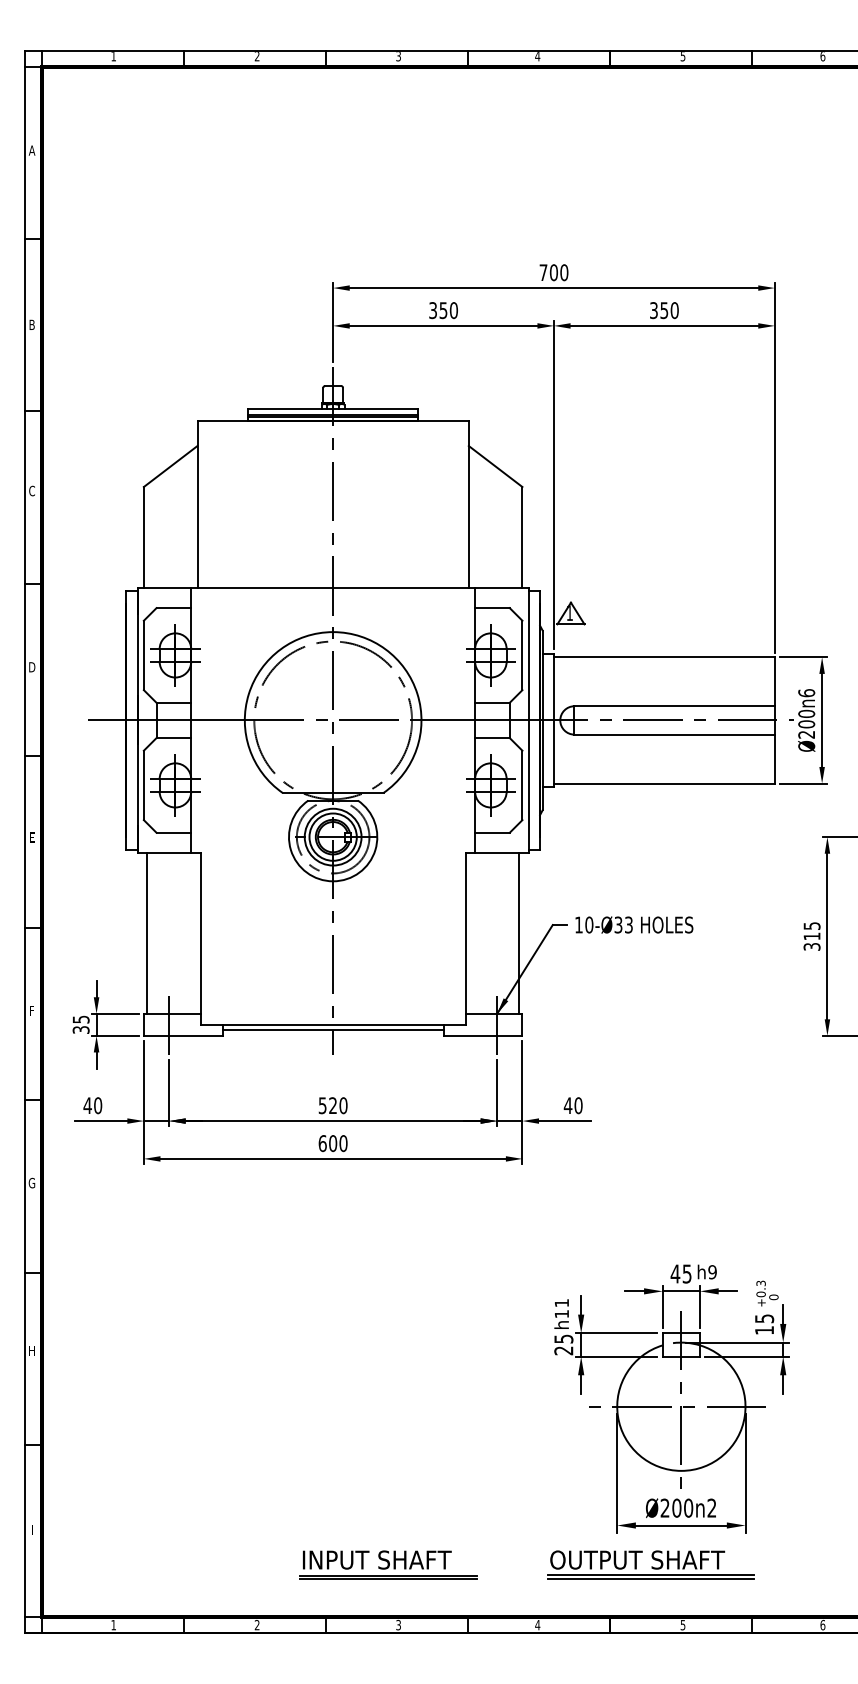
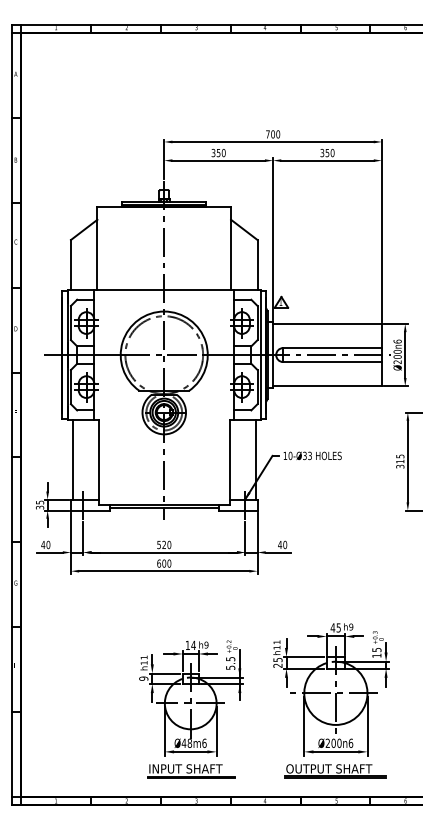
part: (388, 1417) -> (191, 698), added
text: (711, 1506) -> (350, 742), Ø200n2 -> Ø200n6
part: (650, 1565) -> (335, 771), moved

